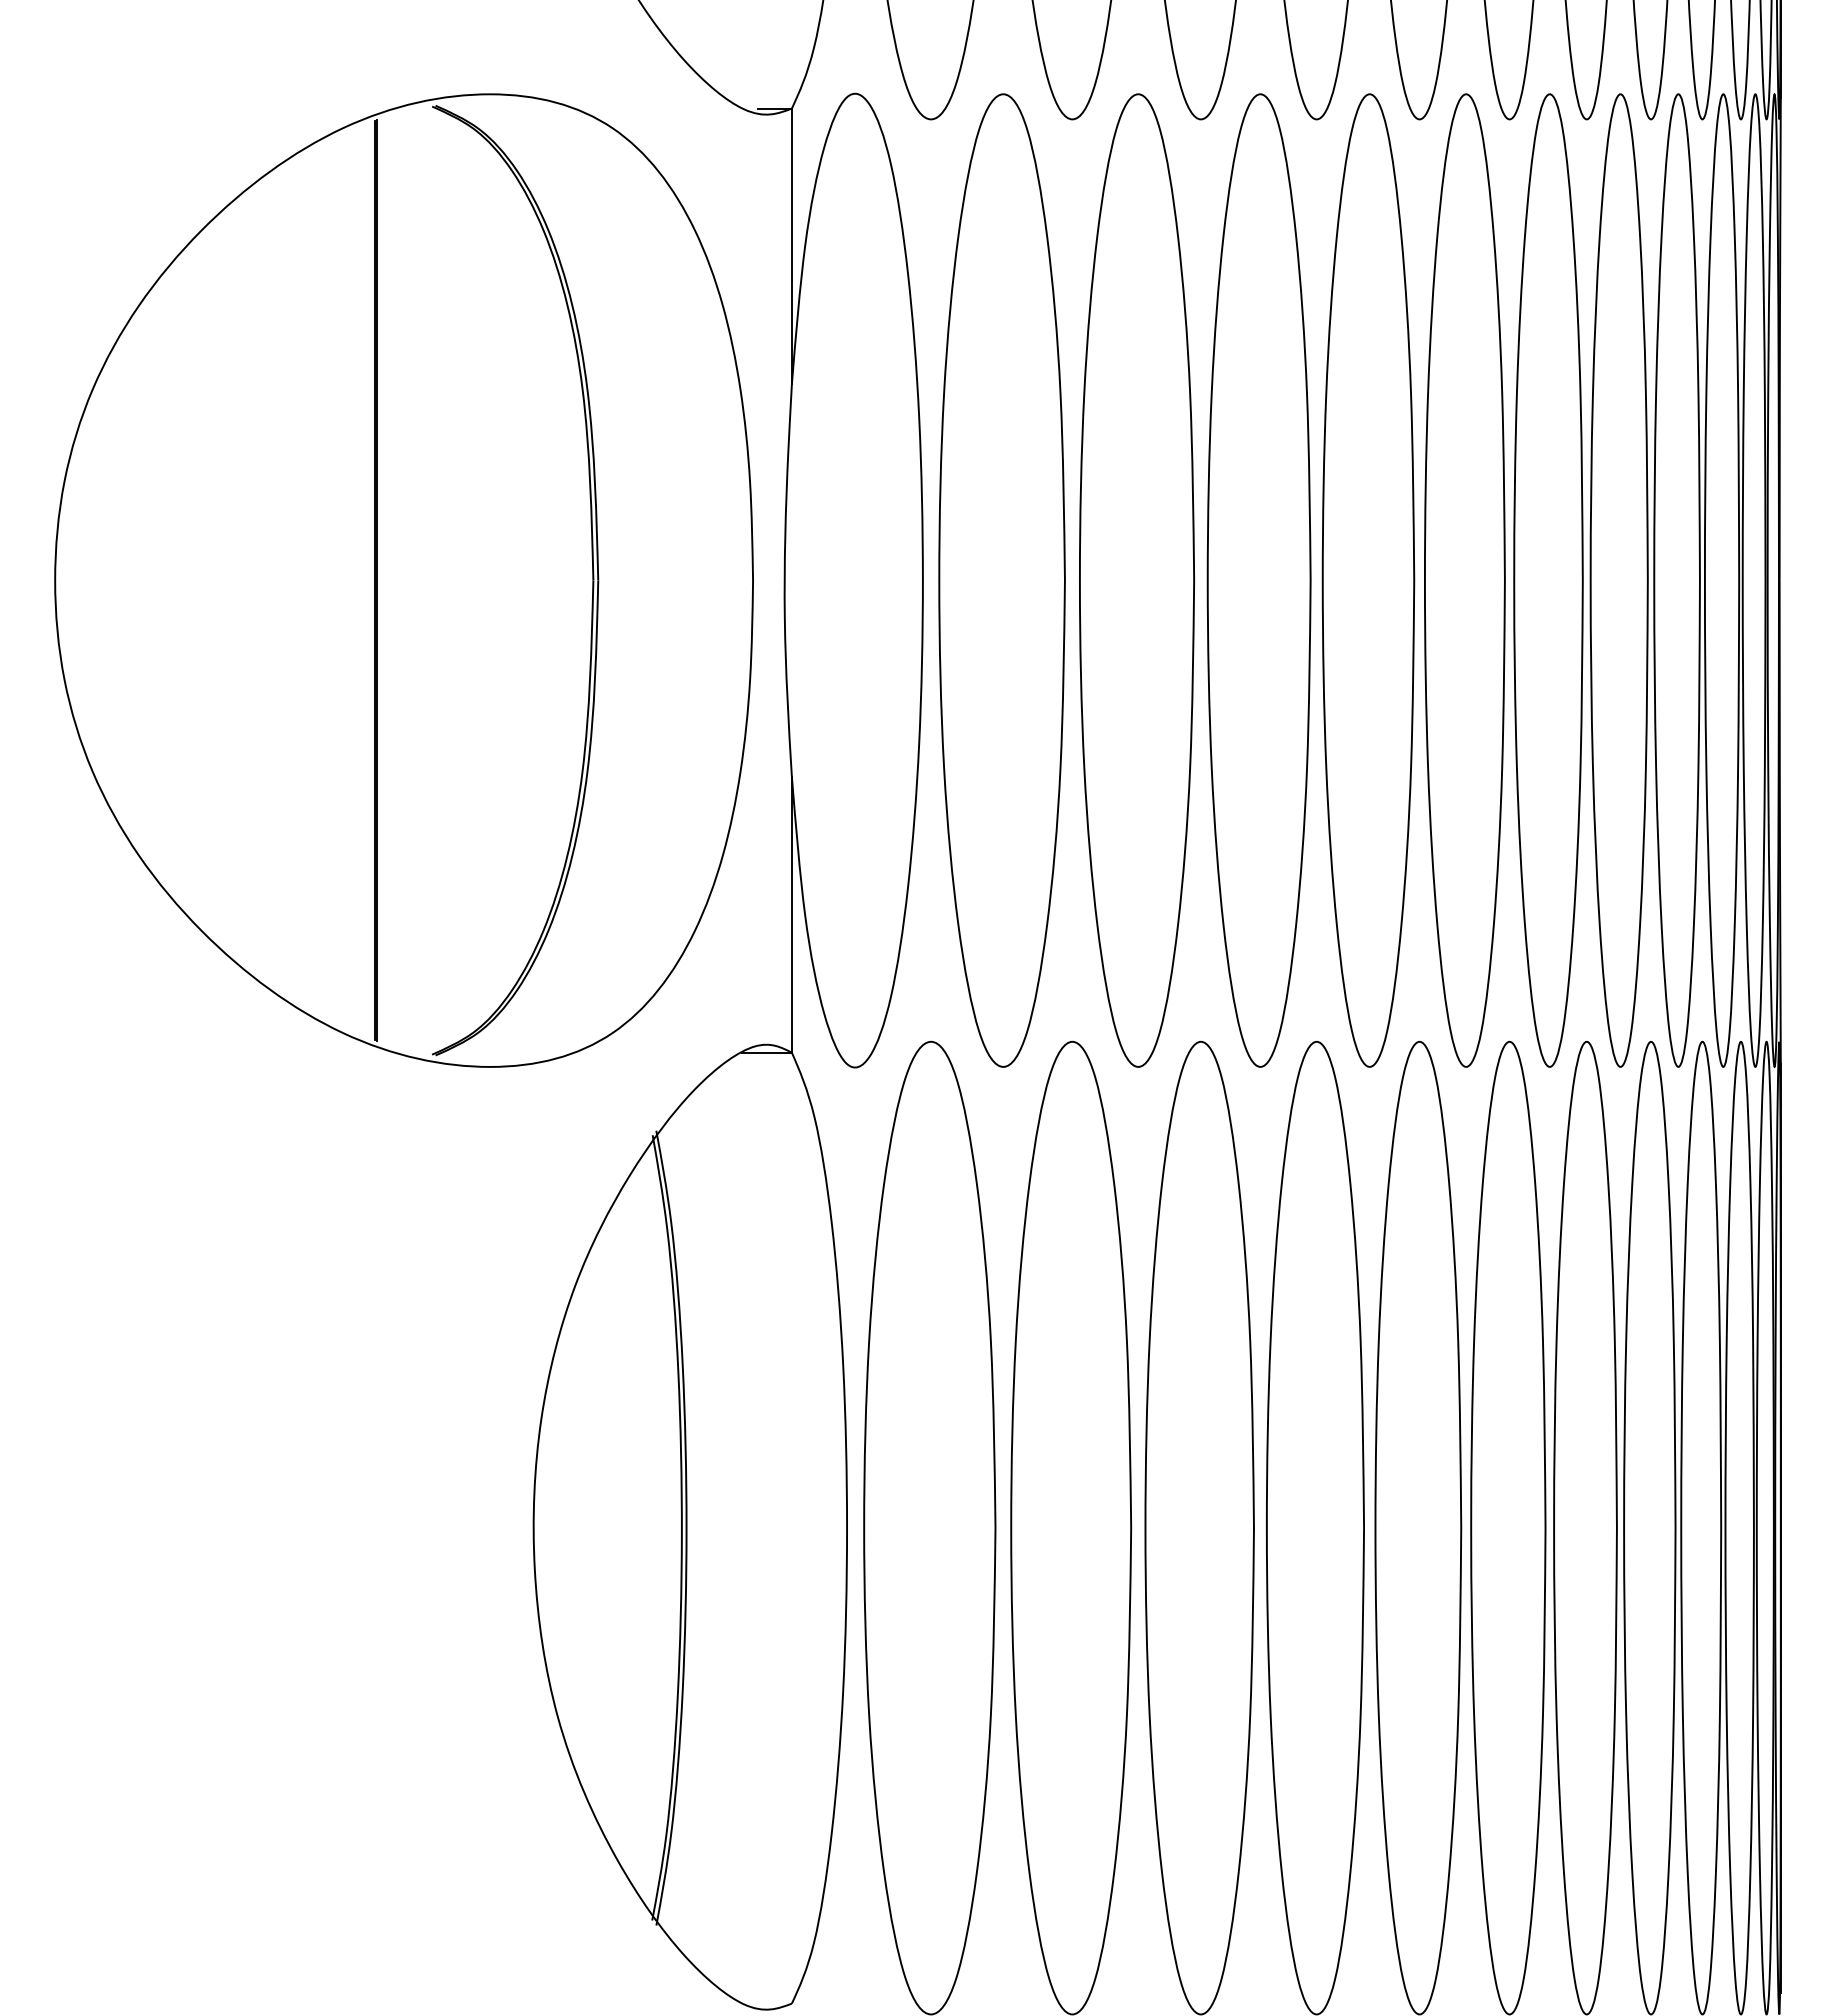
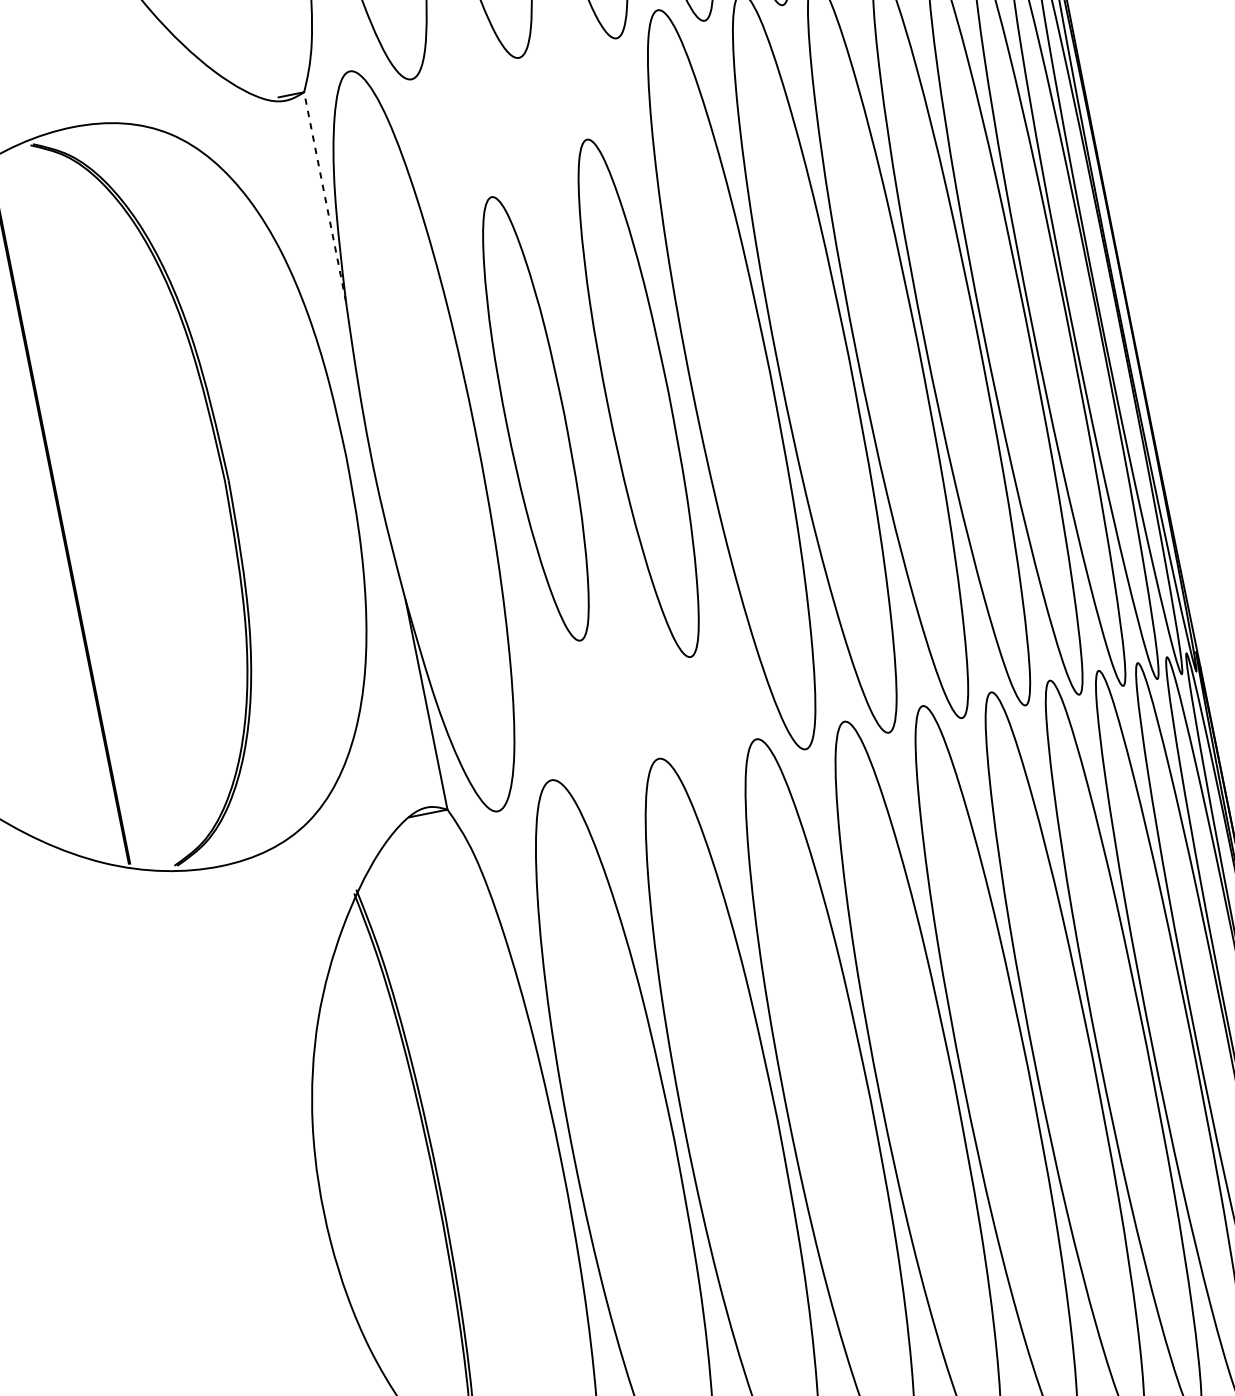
line: (791, 246) -> (324, 197), solid -> dashed
part: (1001, 580) -> (535, 419), size x0.6
part: (1137, 580) -> (638, 398), size x0.7

